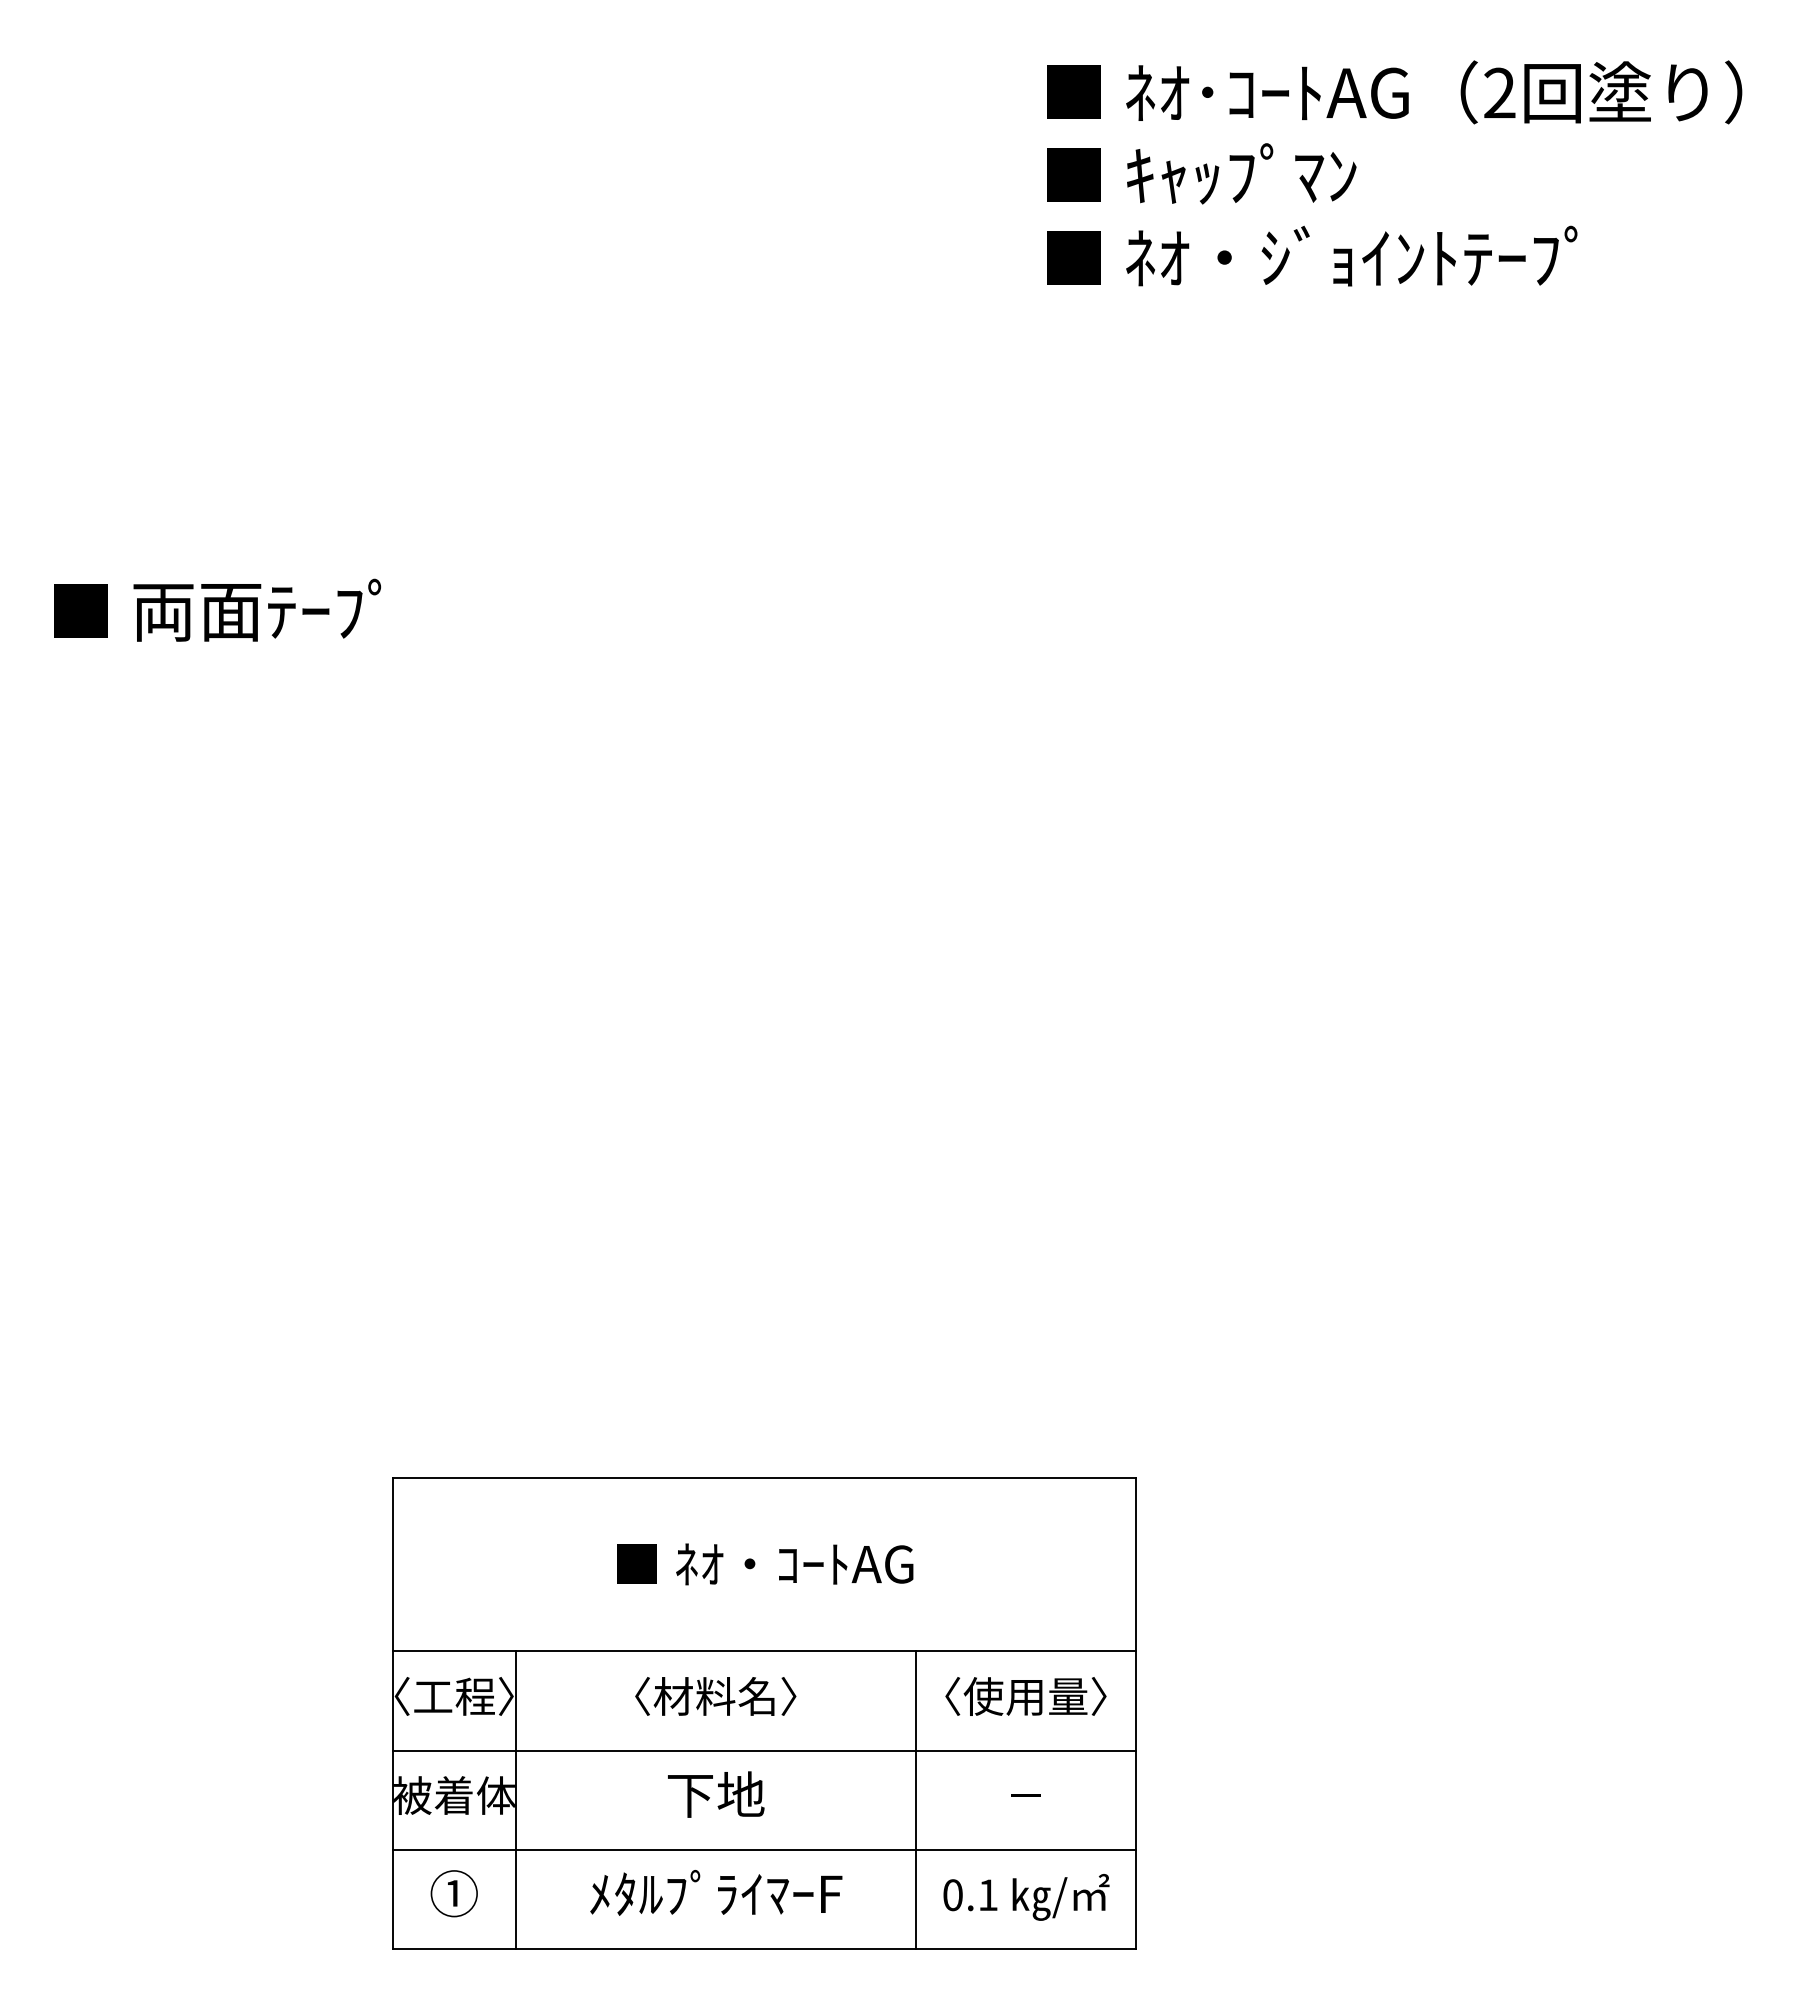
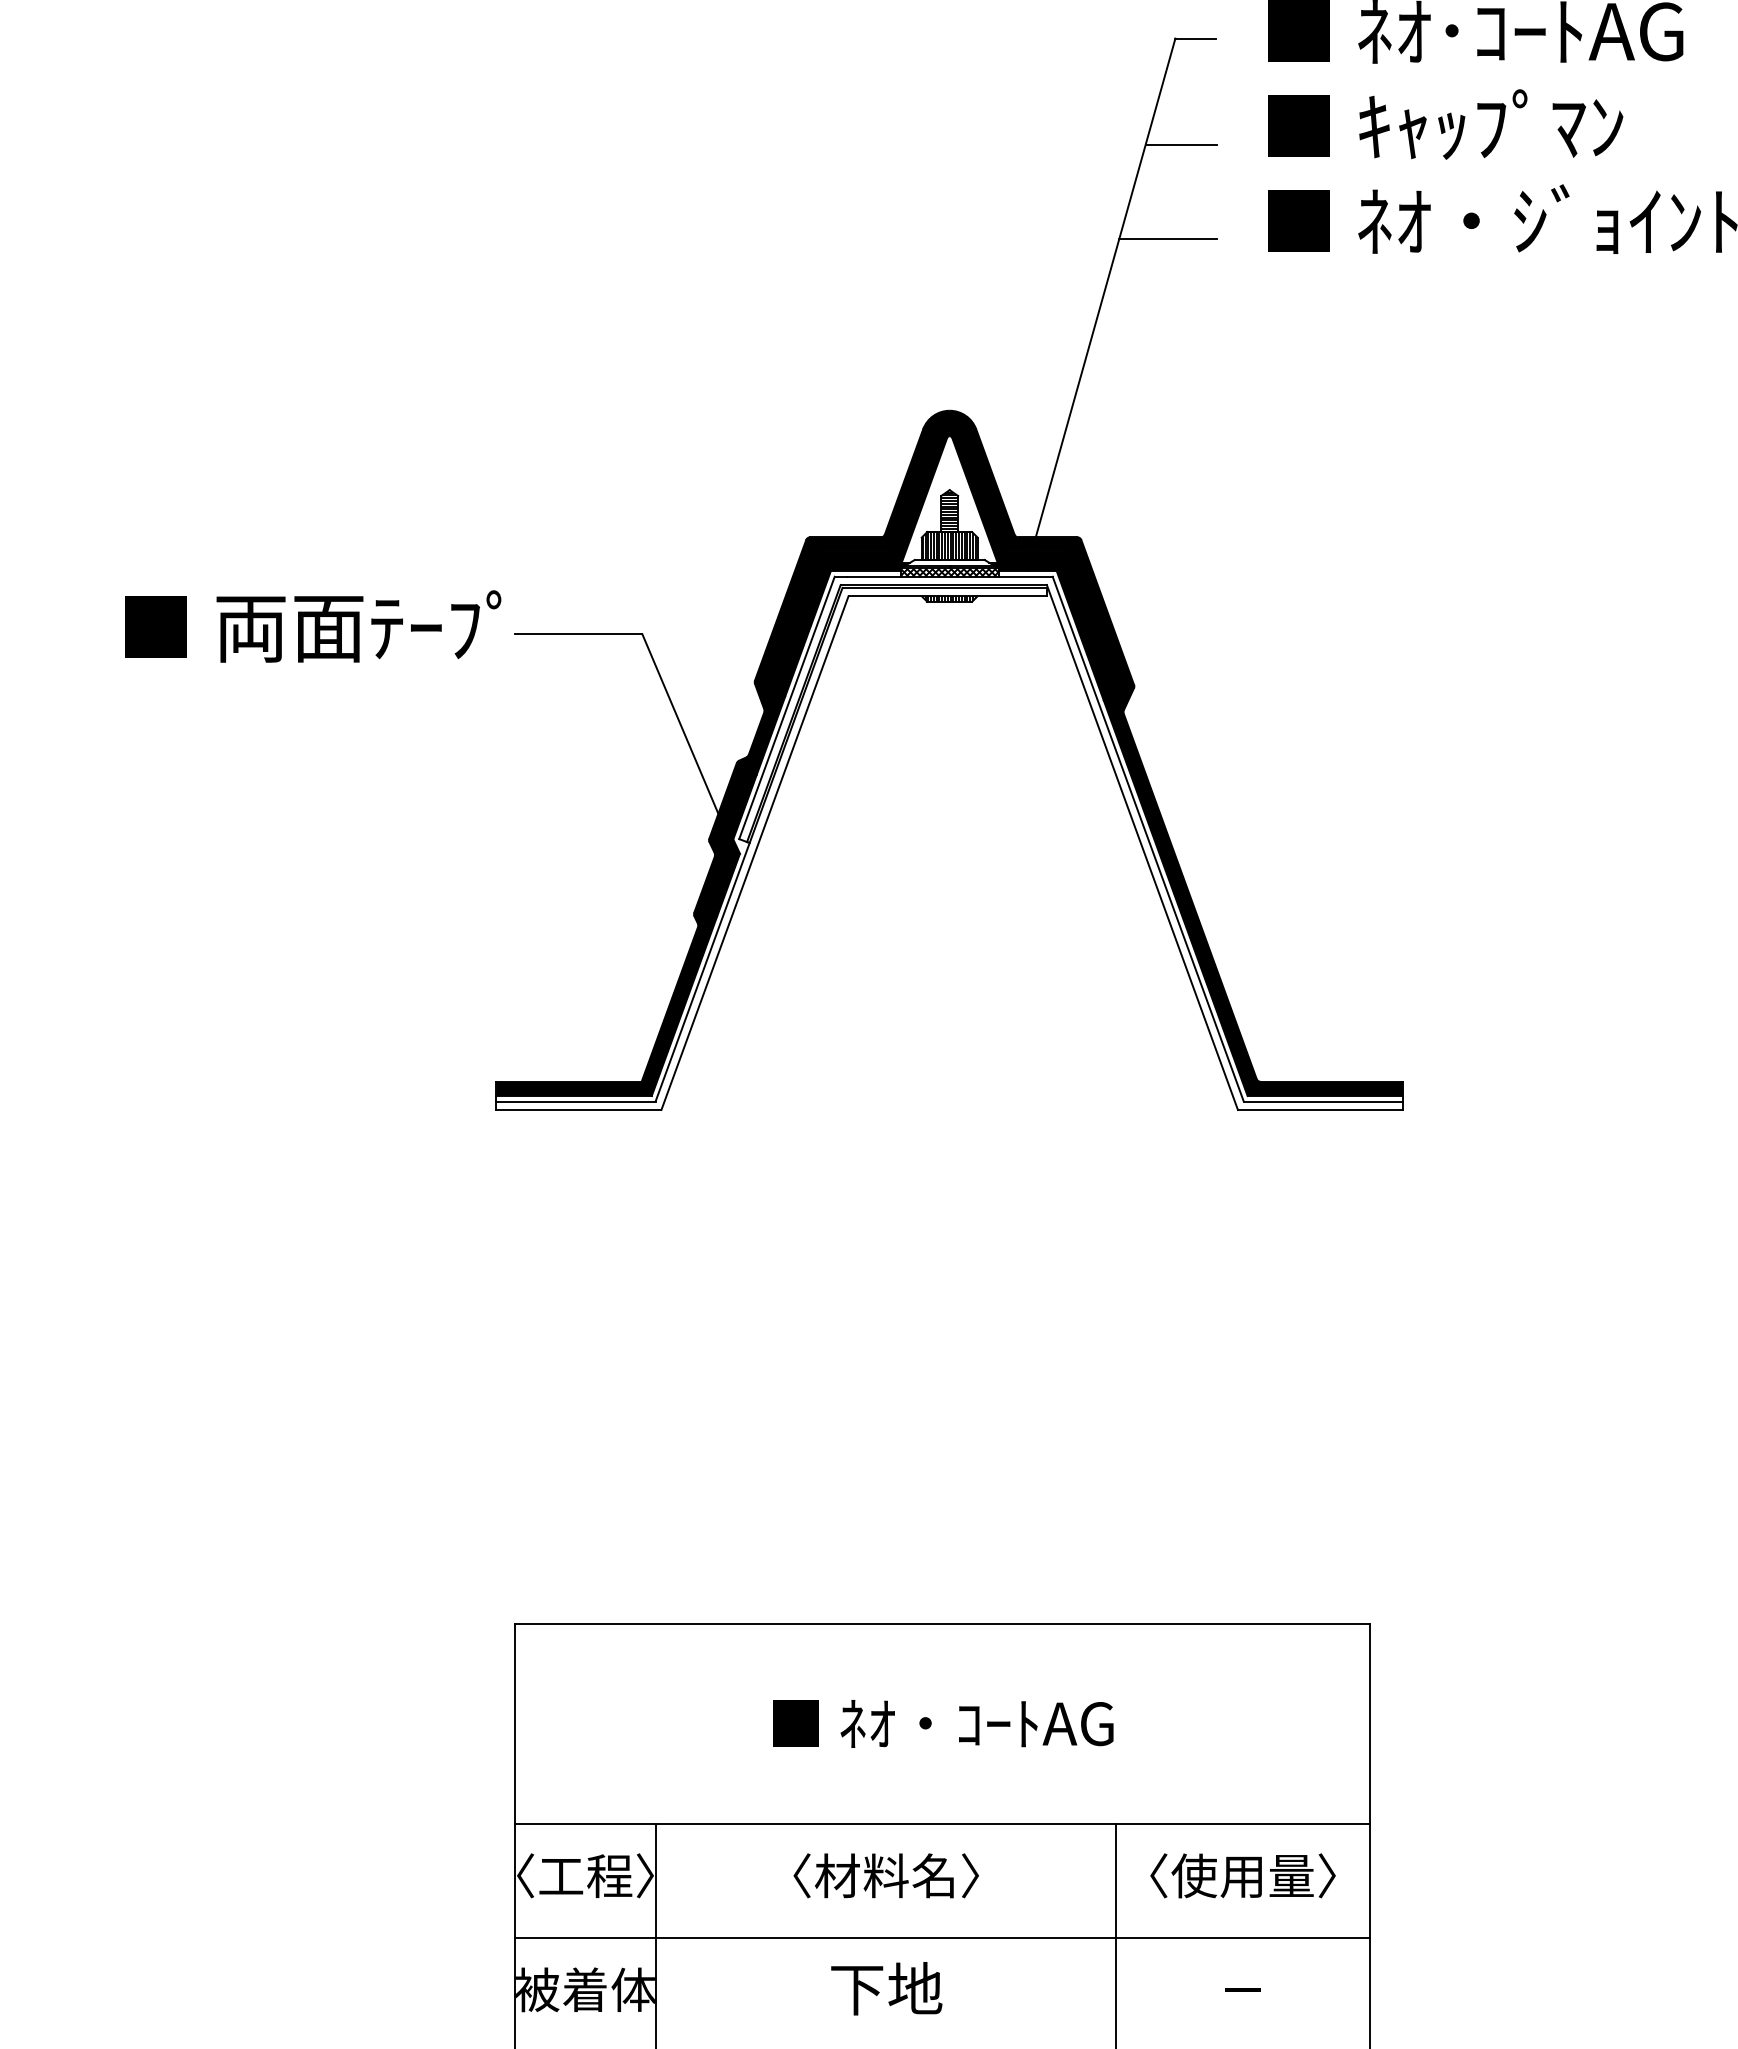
part: (770, 564) -> (949, 573), added

